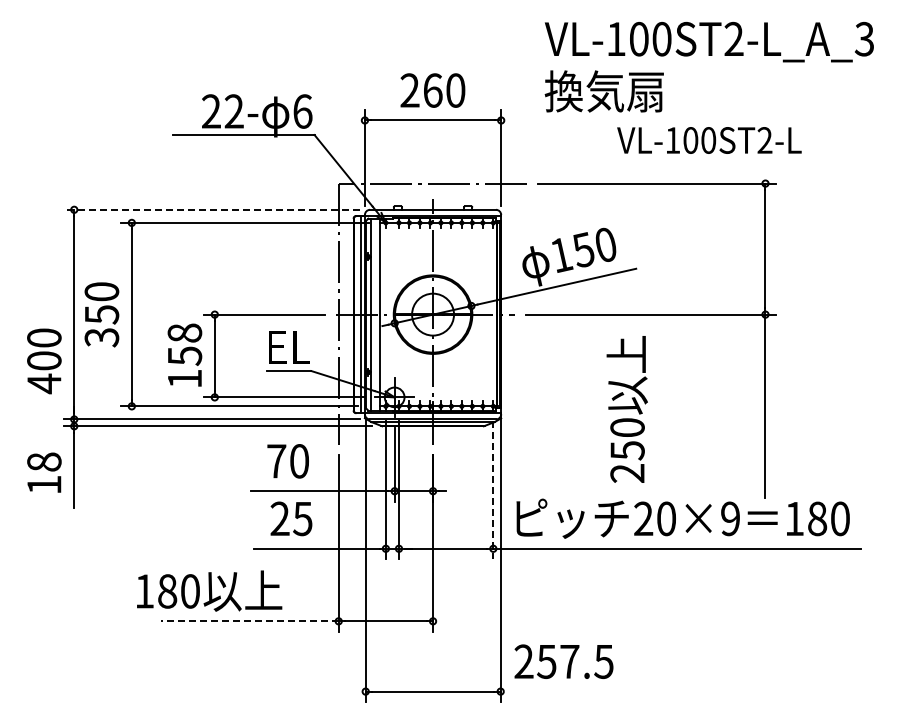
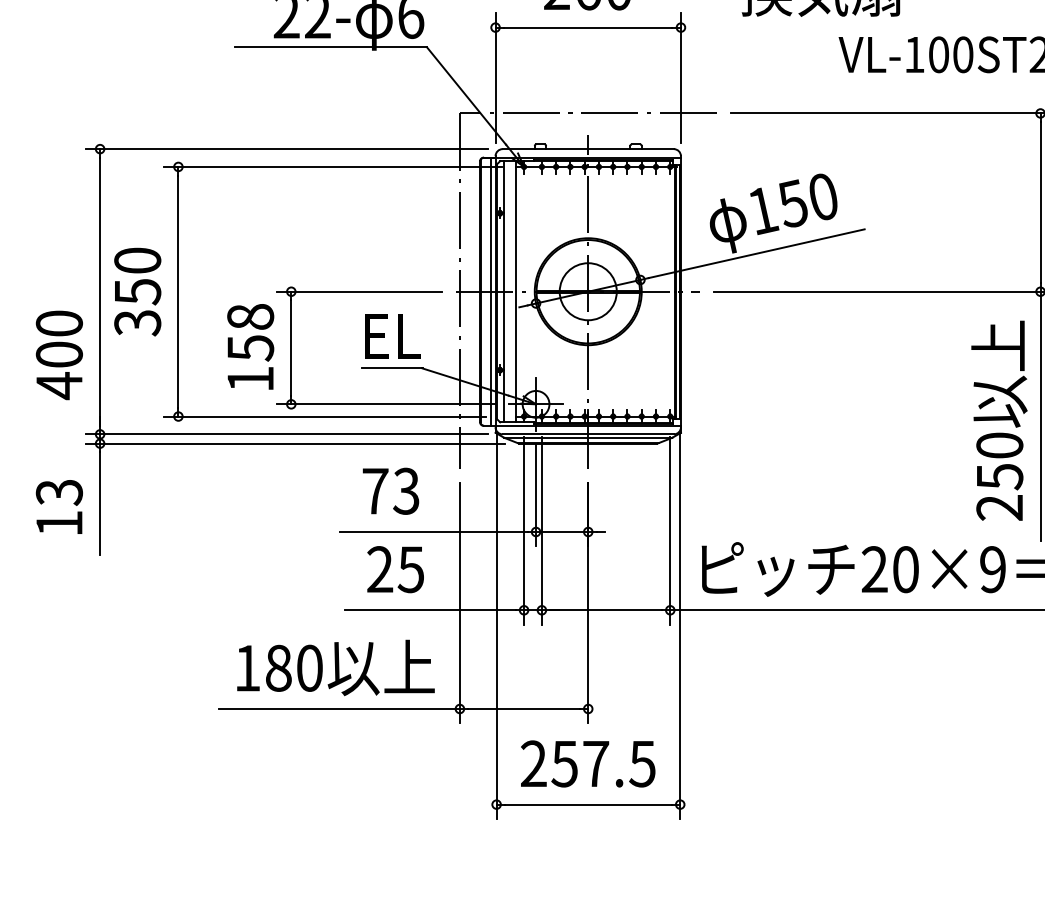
line: (211, 209) -> (286, 148), dashed -> solid
text: (626, 409) -> (998, 420), moved
text: (298, 461) -> (405, 491), 70 -> 73
text: (44, 462) -> (59, 492), 18 -> 13
line: (493, 490) -> (670, 531), dashed -> solid
text: (209, 590) -> (335, 667), moved
line: (250, 621) -> (339, 709), dashed -> solid
text: (563, 661) -> (587, 763), moved

